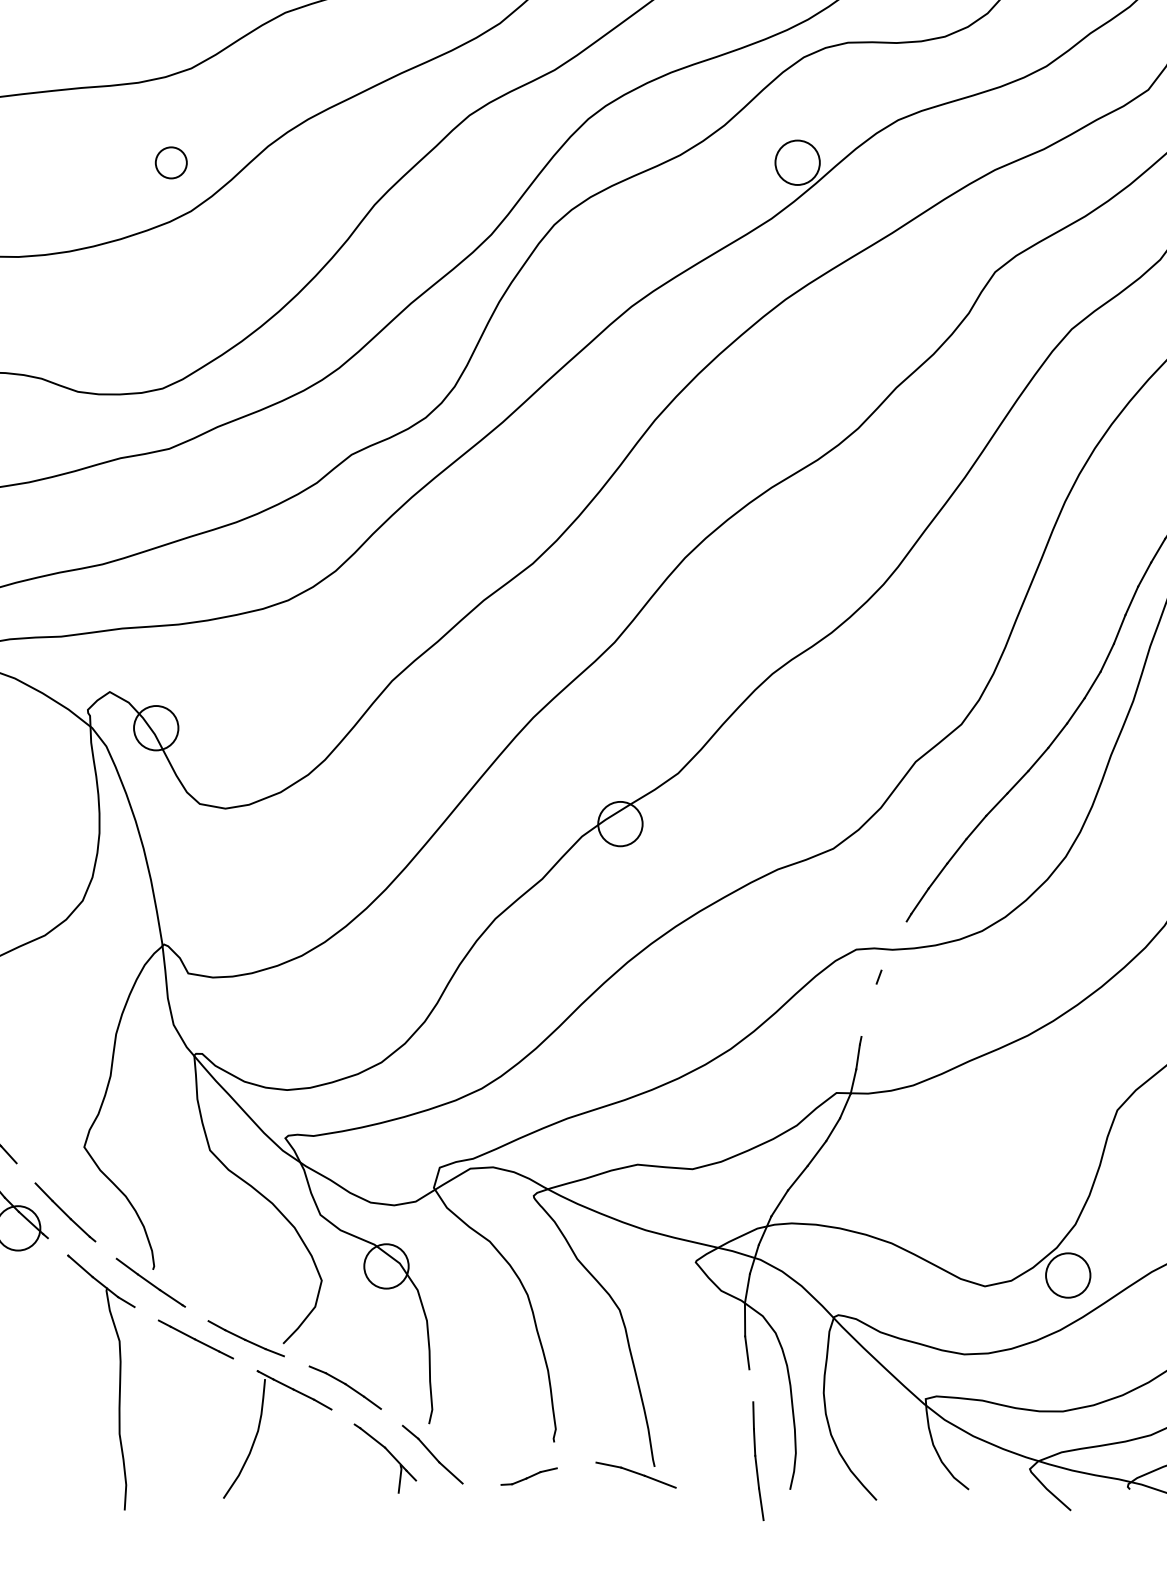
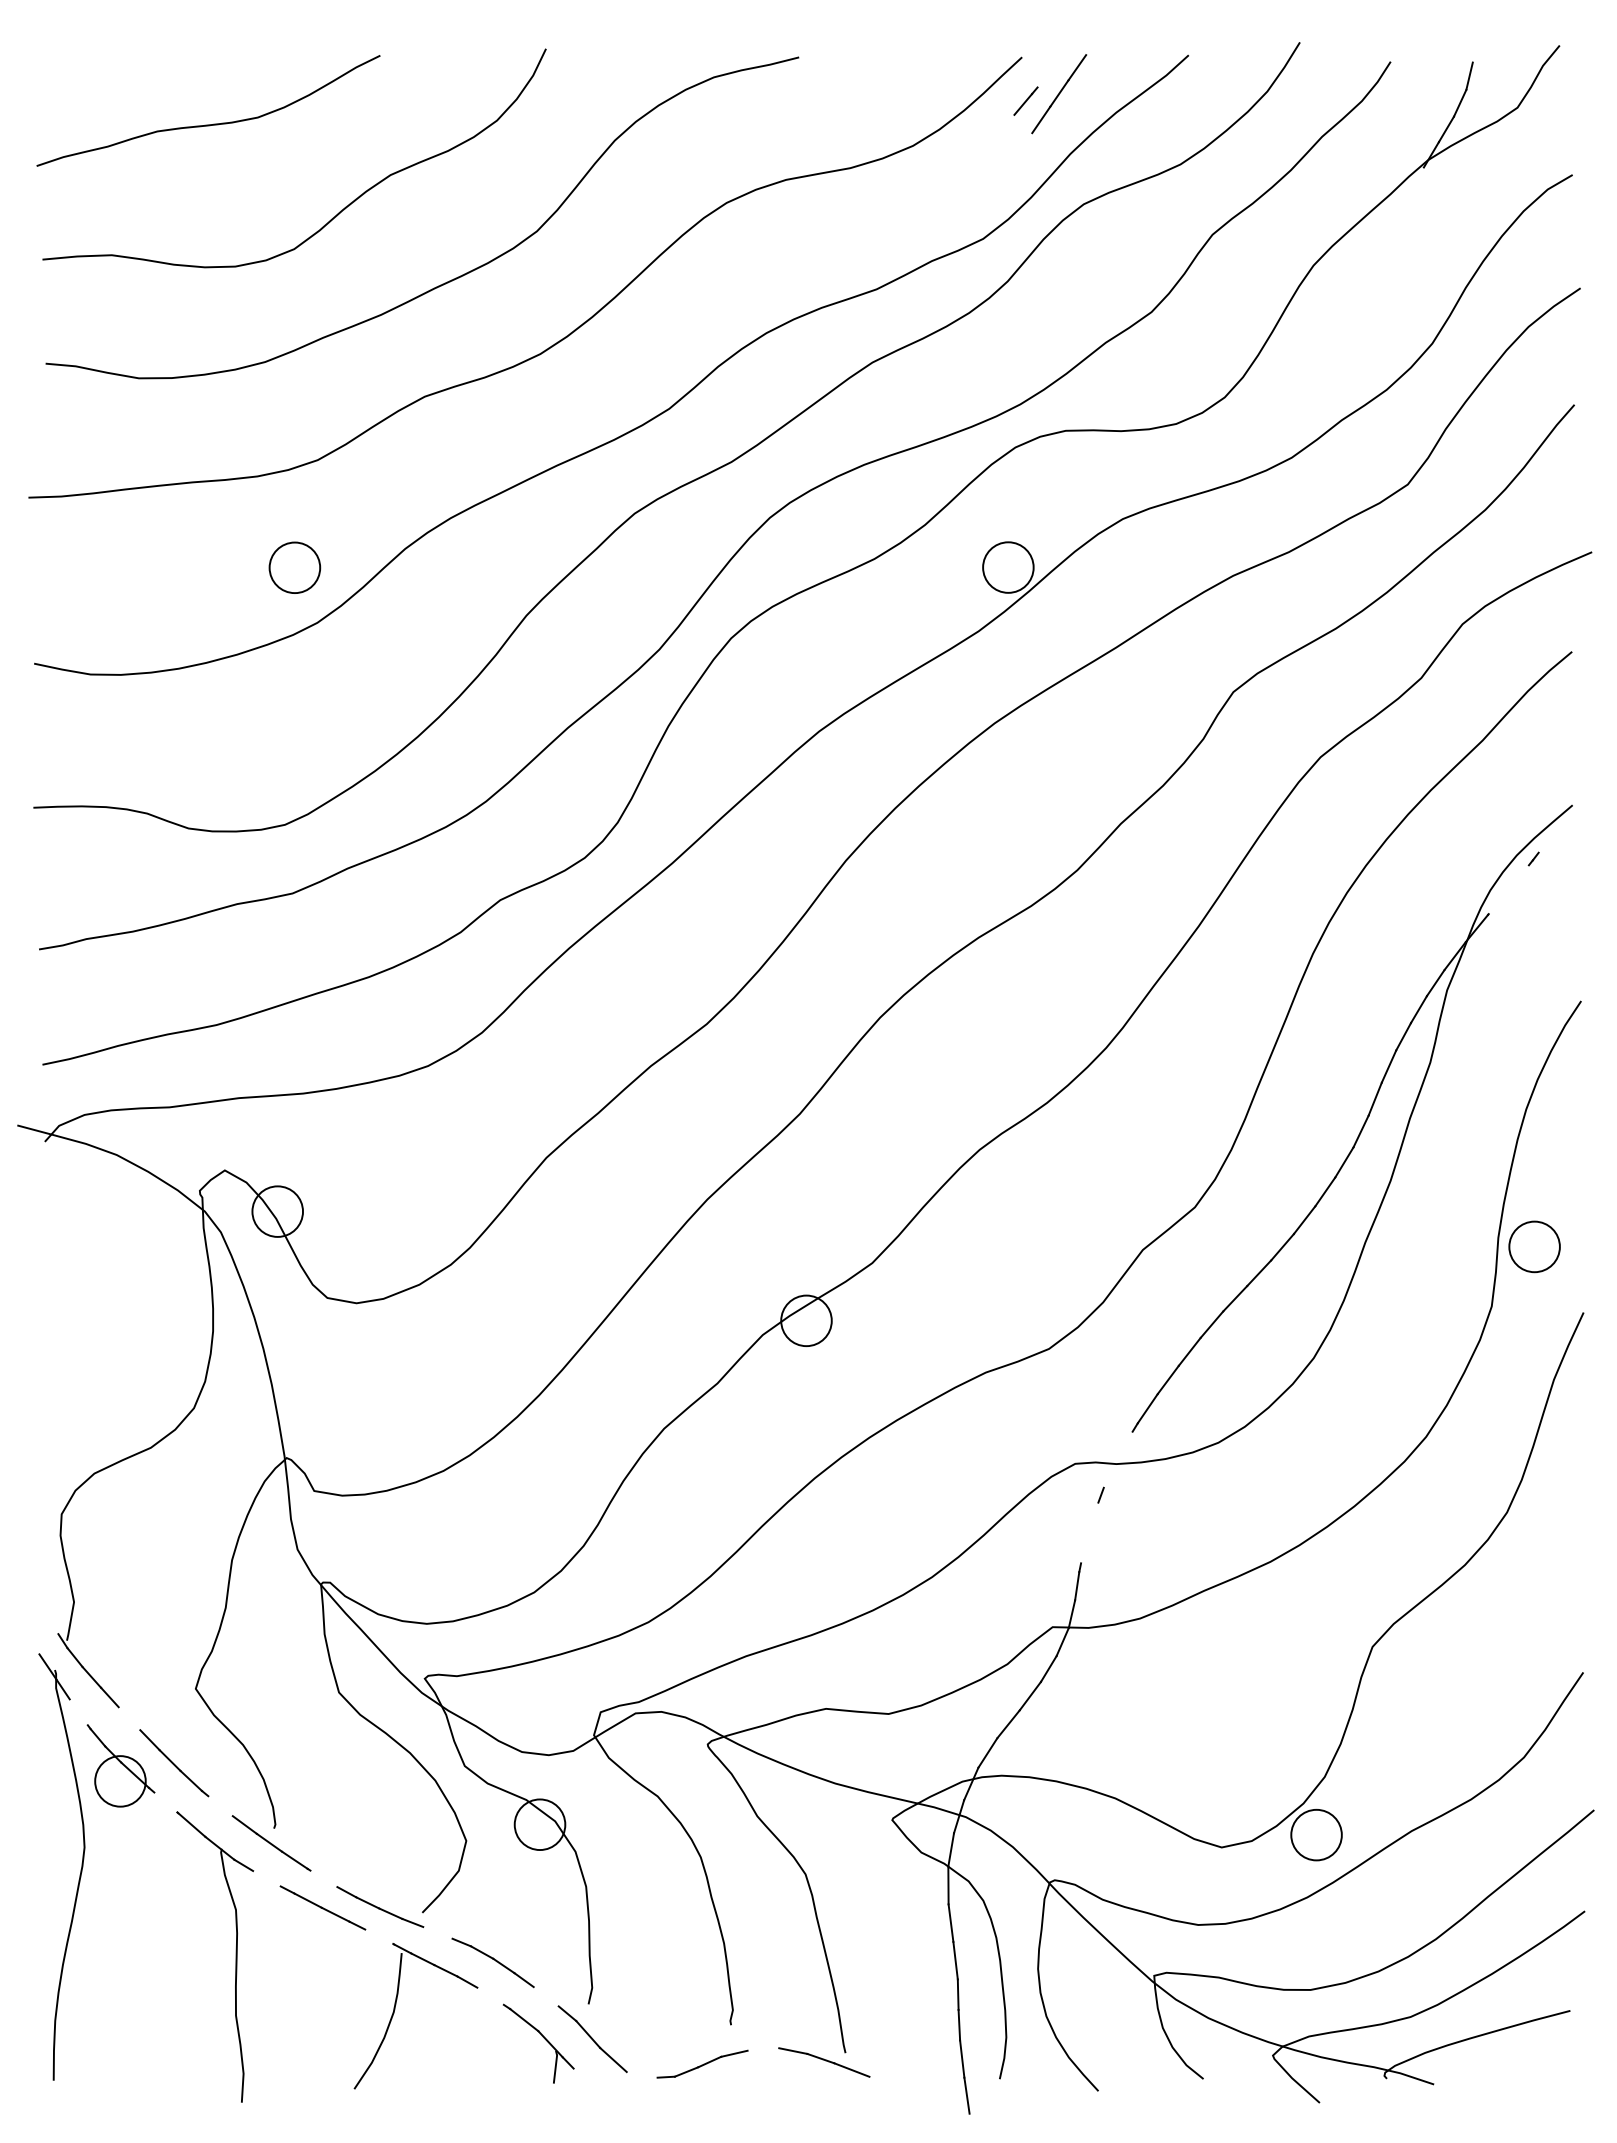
part: (170, 162) -> (294, 567), size x1.43
line: (751, 1385) -> (955, 1960), added
part: (529, 1476) -> (702, 2063), size x1.43

